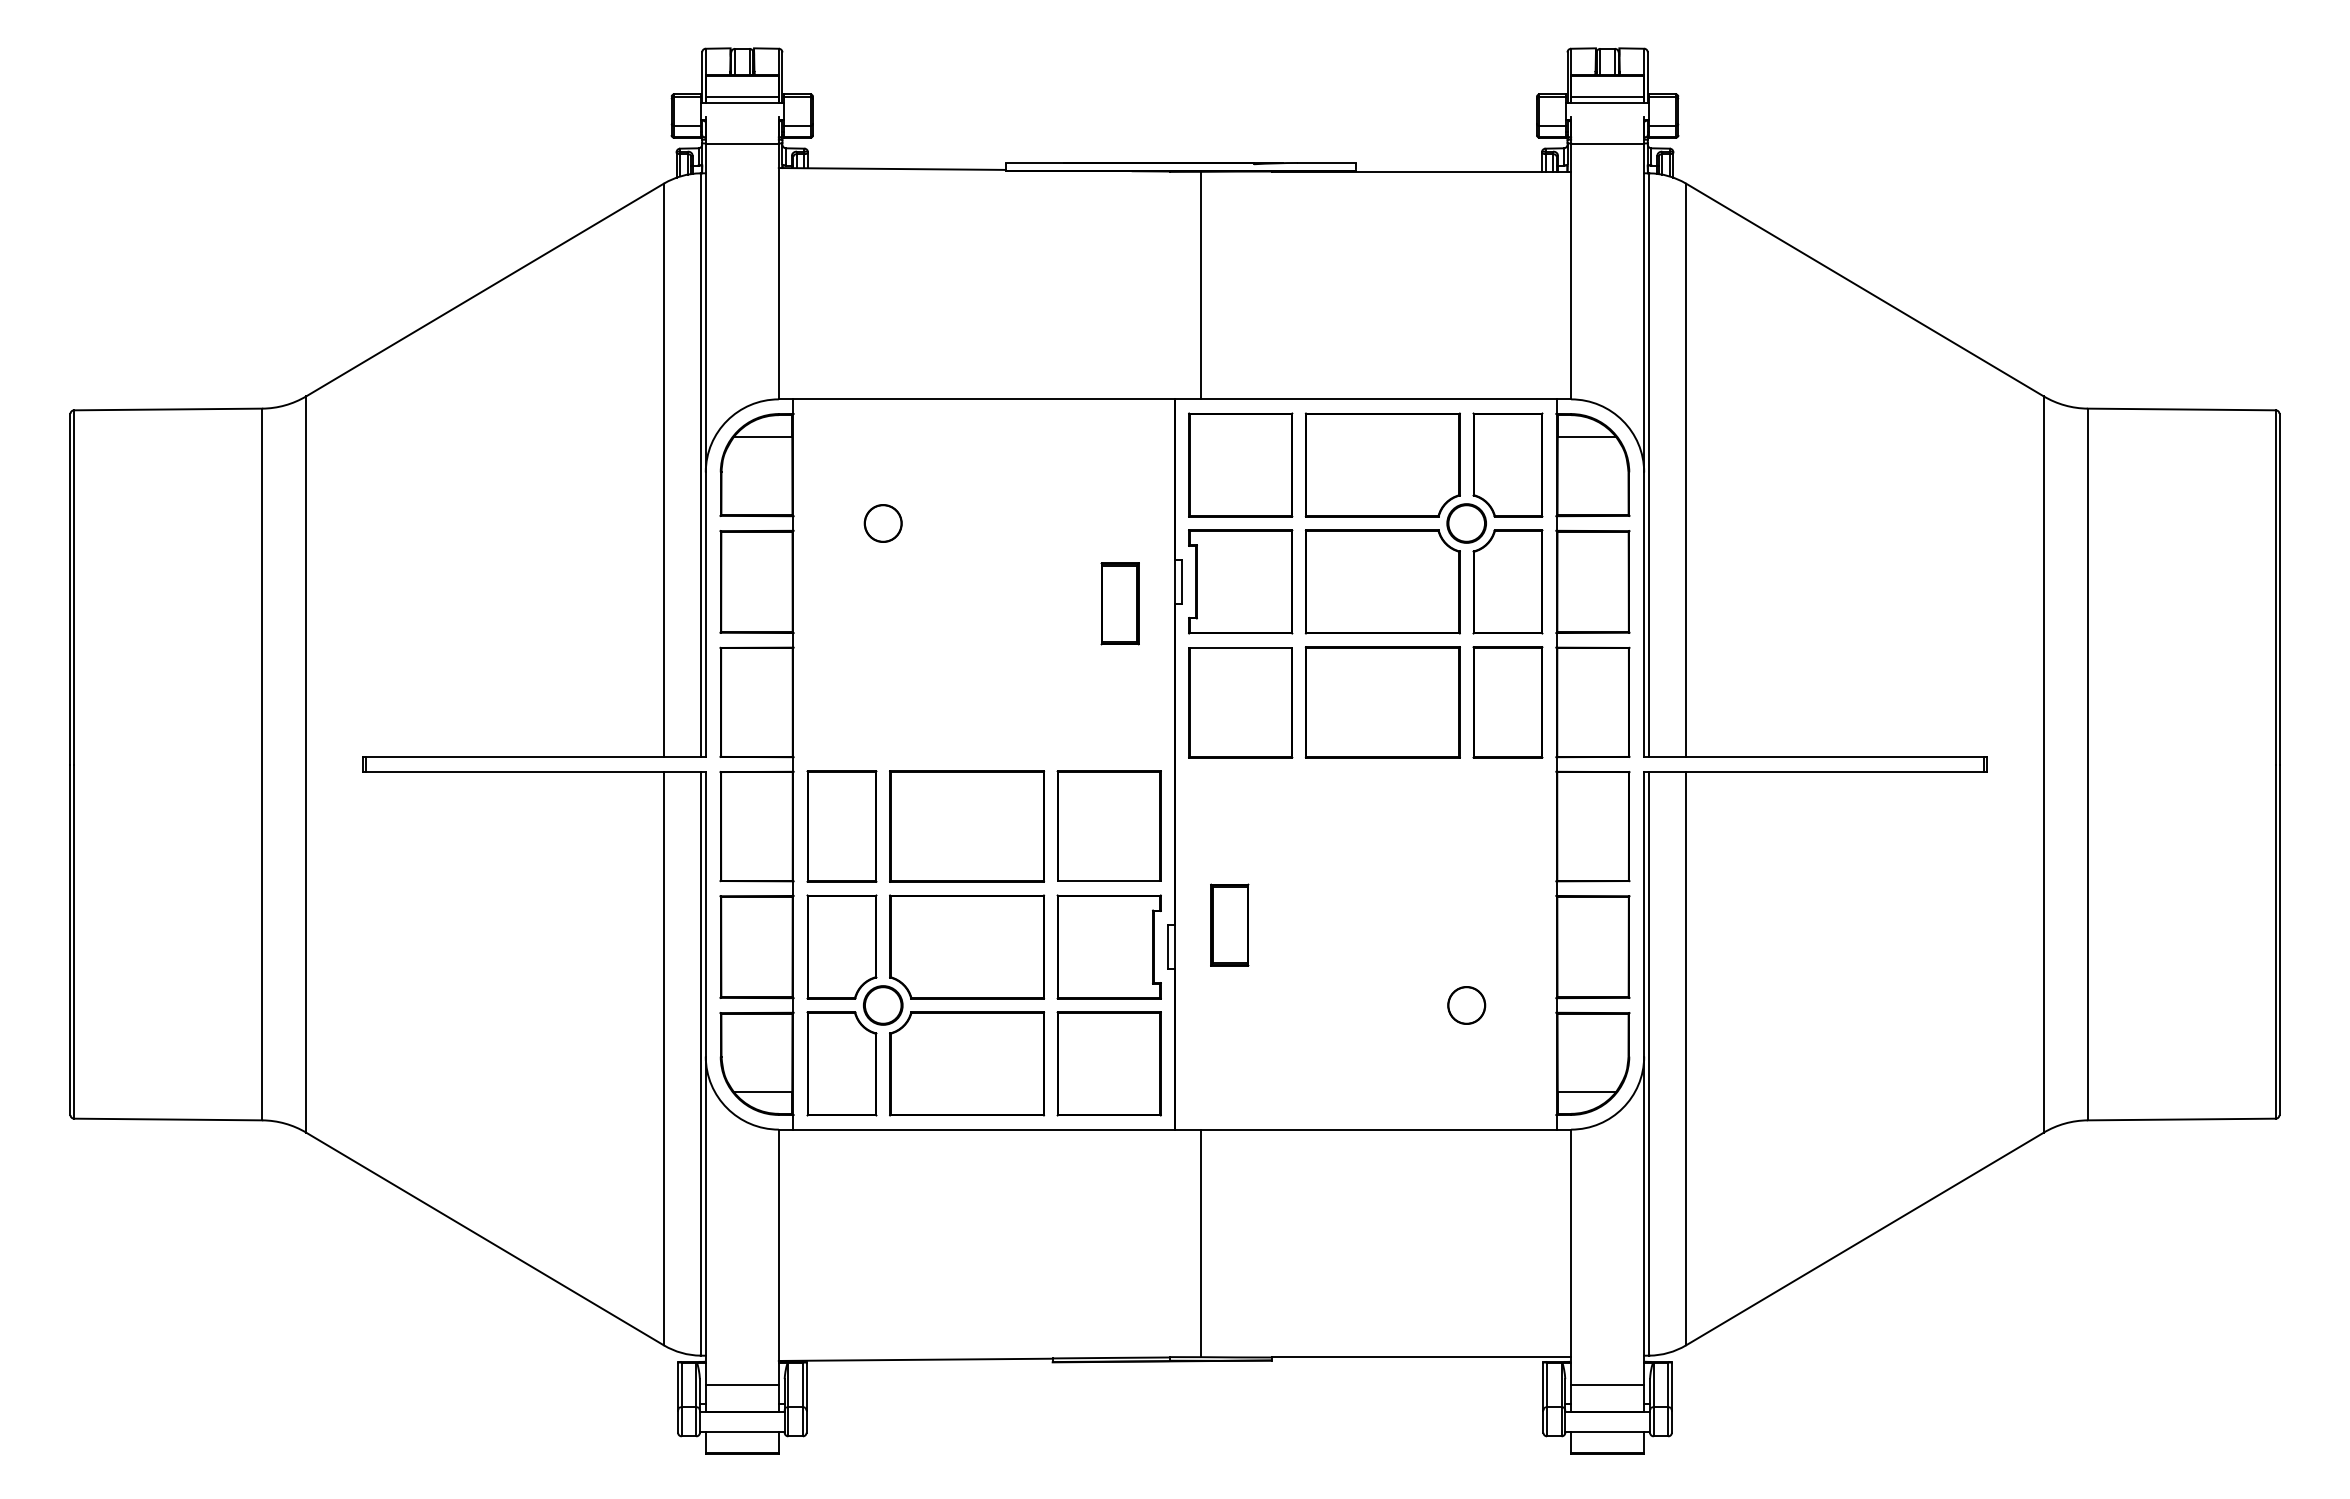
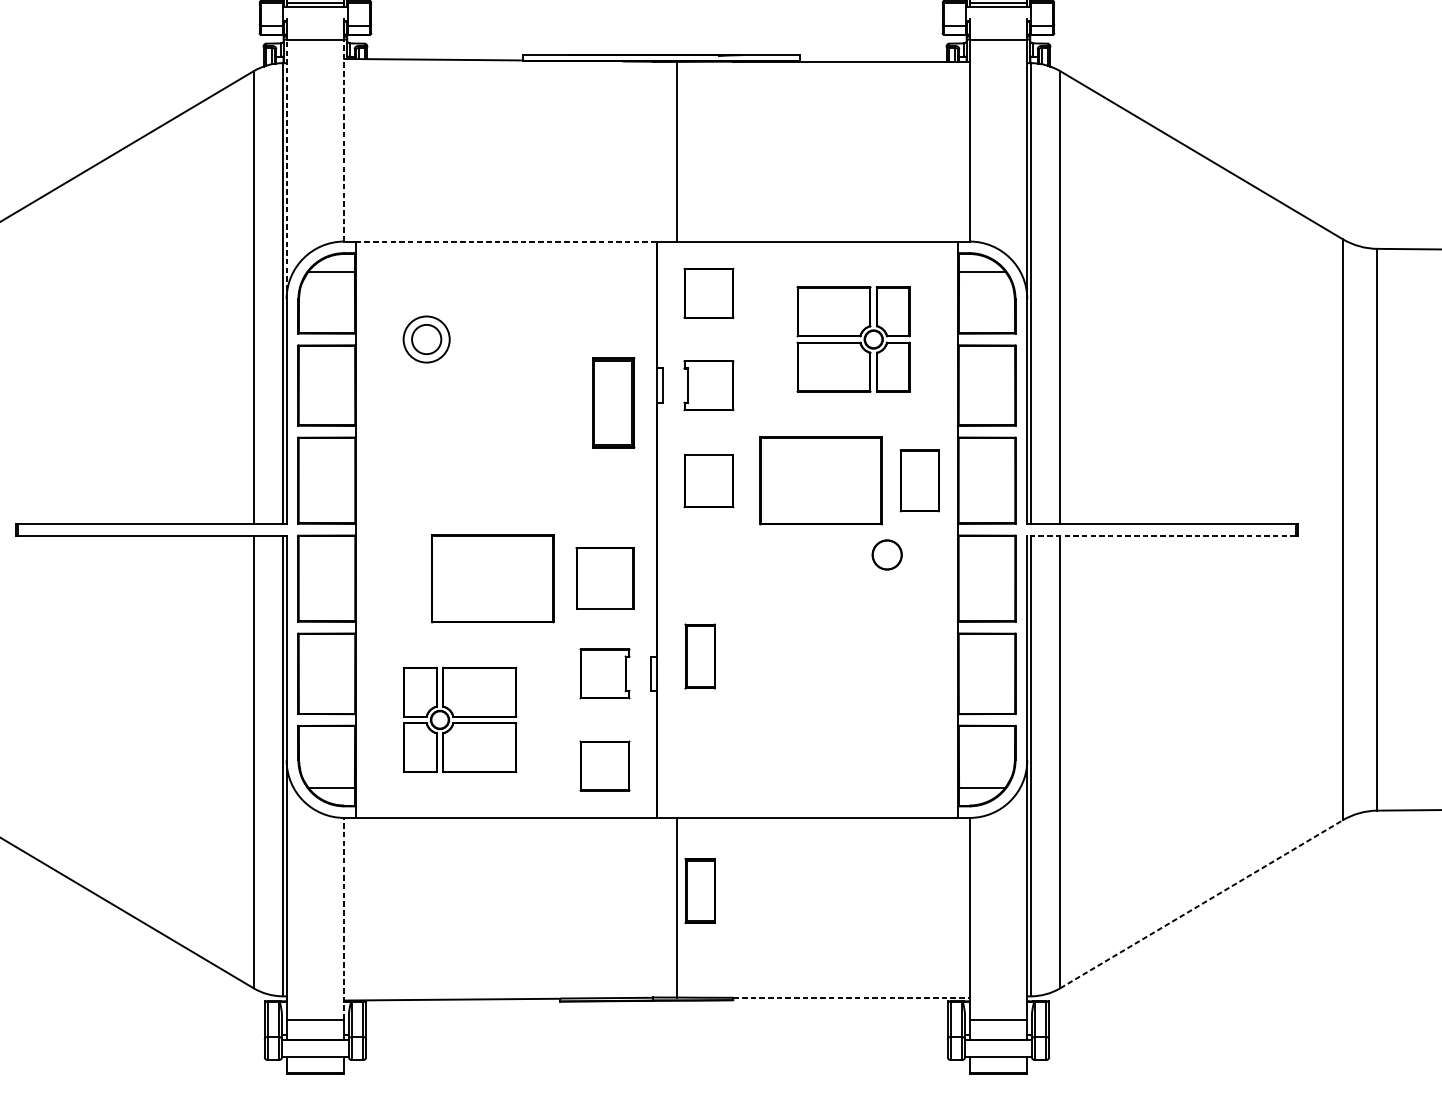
line: (778, 271) -> (344, 140), solid -> dashed
line: (705, 307) -> (286, 169), solid -> dashed
line: (984, 399) -> (506, 241), solid -> dashed
part: (1240, 464) -> (708, 292), size x0.6
circle: (882, 523) -> (426, 339), size x1.6
part: (1423, 523) -> (853, 339), size x0.6
part: (1240, 581) -> (708, 385), size x0.6
part: (1119, 603) -> (613, 402), size x1.4
part: (1240, 702) -> (708, 480), size x0.6
part: (1507, 702) -> (919, 480), size x0.7
line: (1813, 771) -> (1160, 535), solid -> dashed
part: (1108, 825) -> (604, 577), size x0.7
part: (841, 826) -> (393, 578), removed
part: (1108, 946) -> (604, 673), size x0.6
part: (925, 1005) -> (460, 719), size x0.6
circle: (1466, 1005) -> (887, 555), moved
part: (1108, 1063) -> (604, 765), size x0.6
part: (1229, 1221) -> (699, 890), added
line: (1865, 1238) -> (1201, 903), solid -> dashed
line: (778, 1257) -> (344, 918), solid -> dashed
line: (1421, 1357) -> (851, 997), solid -> dashed

